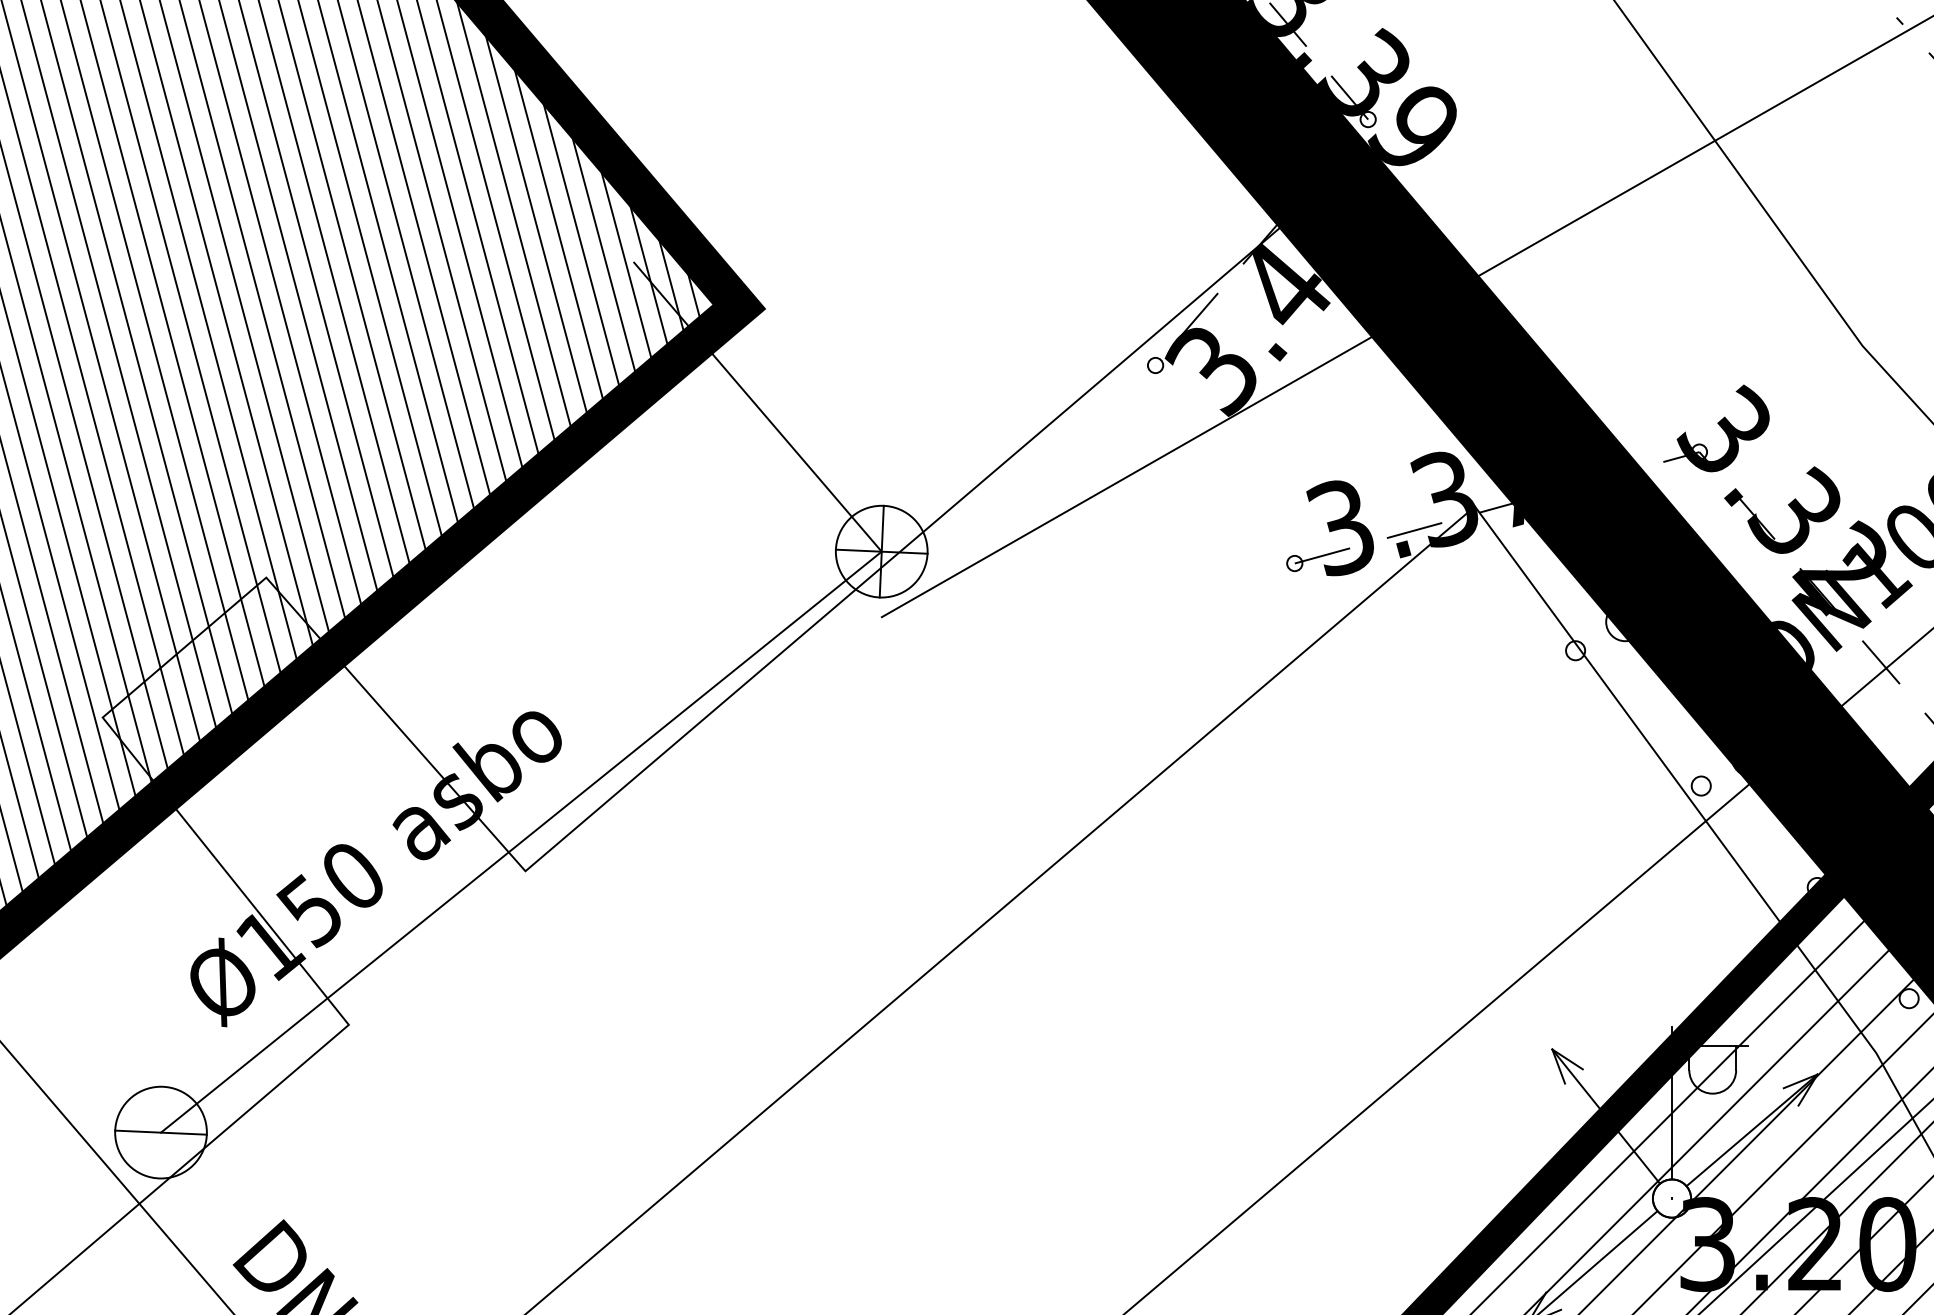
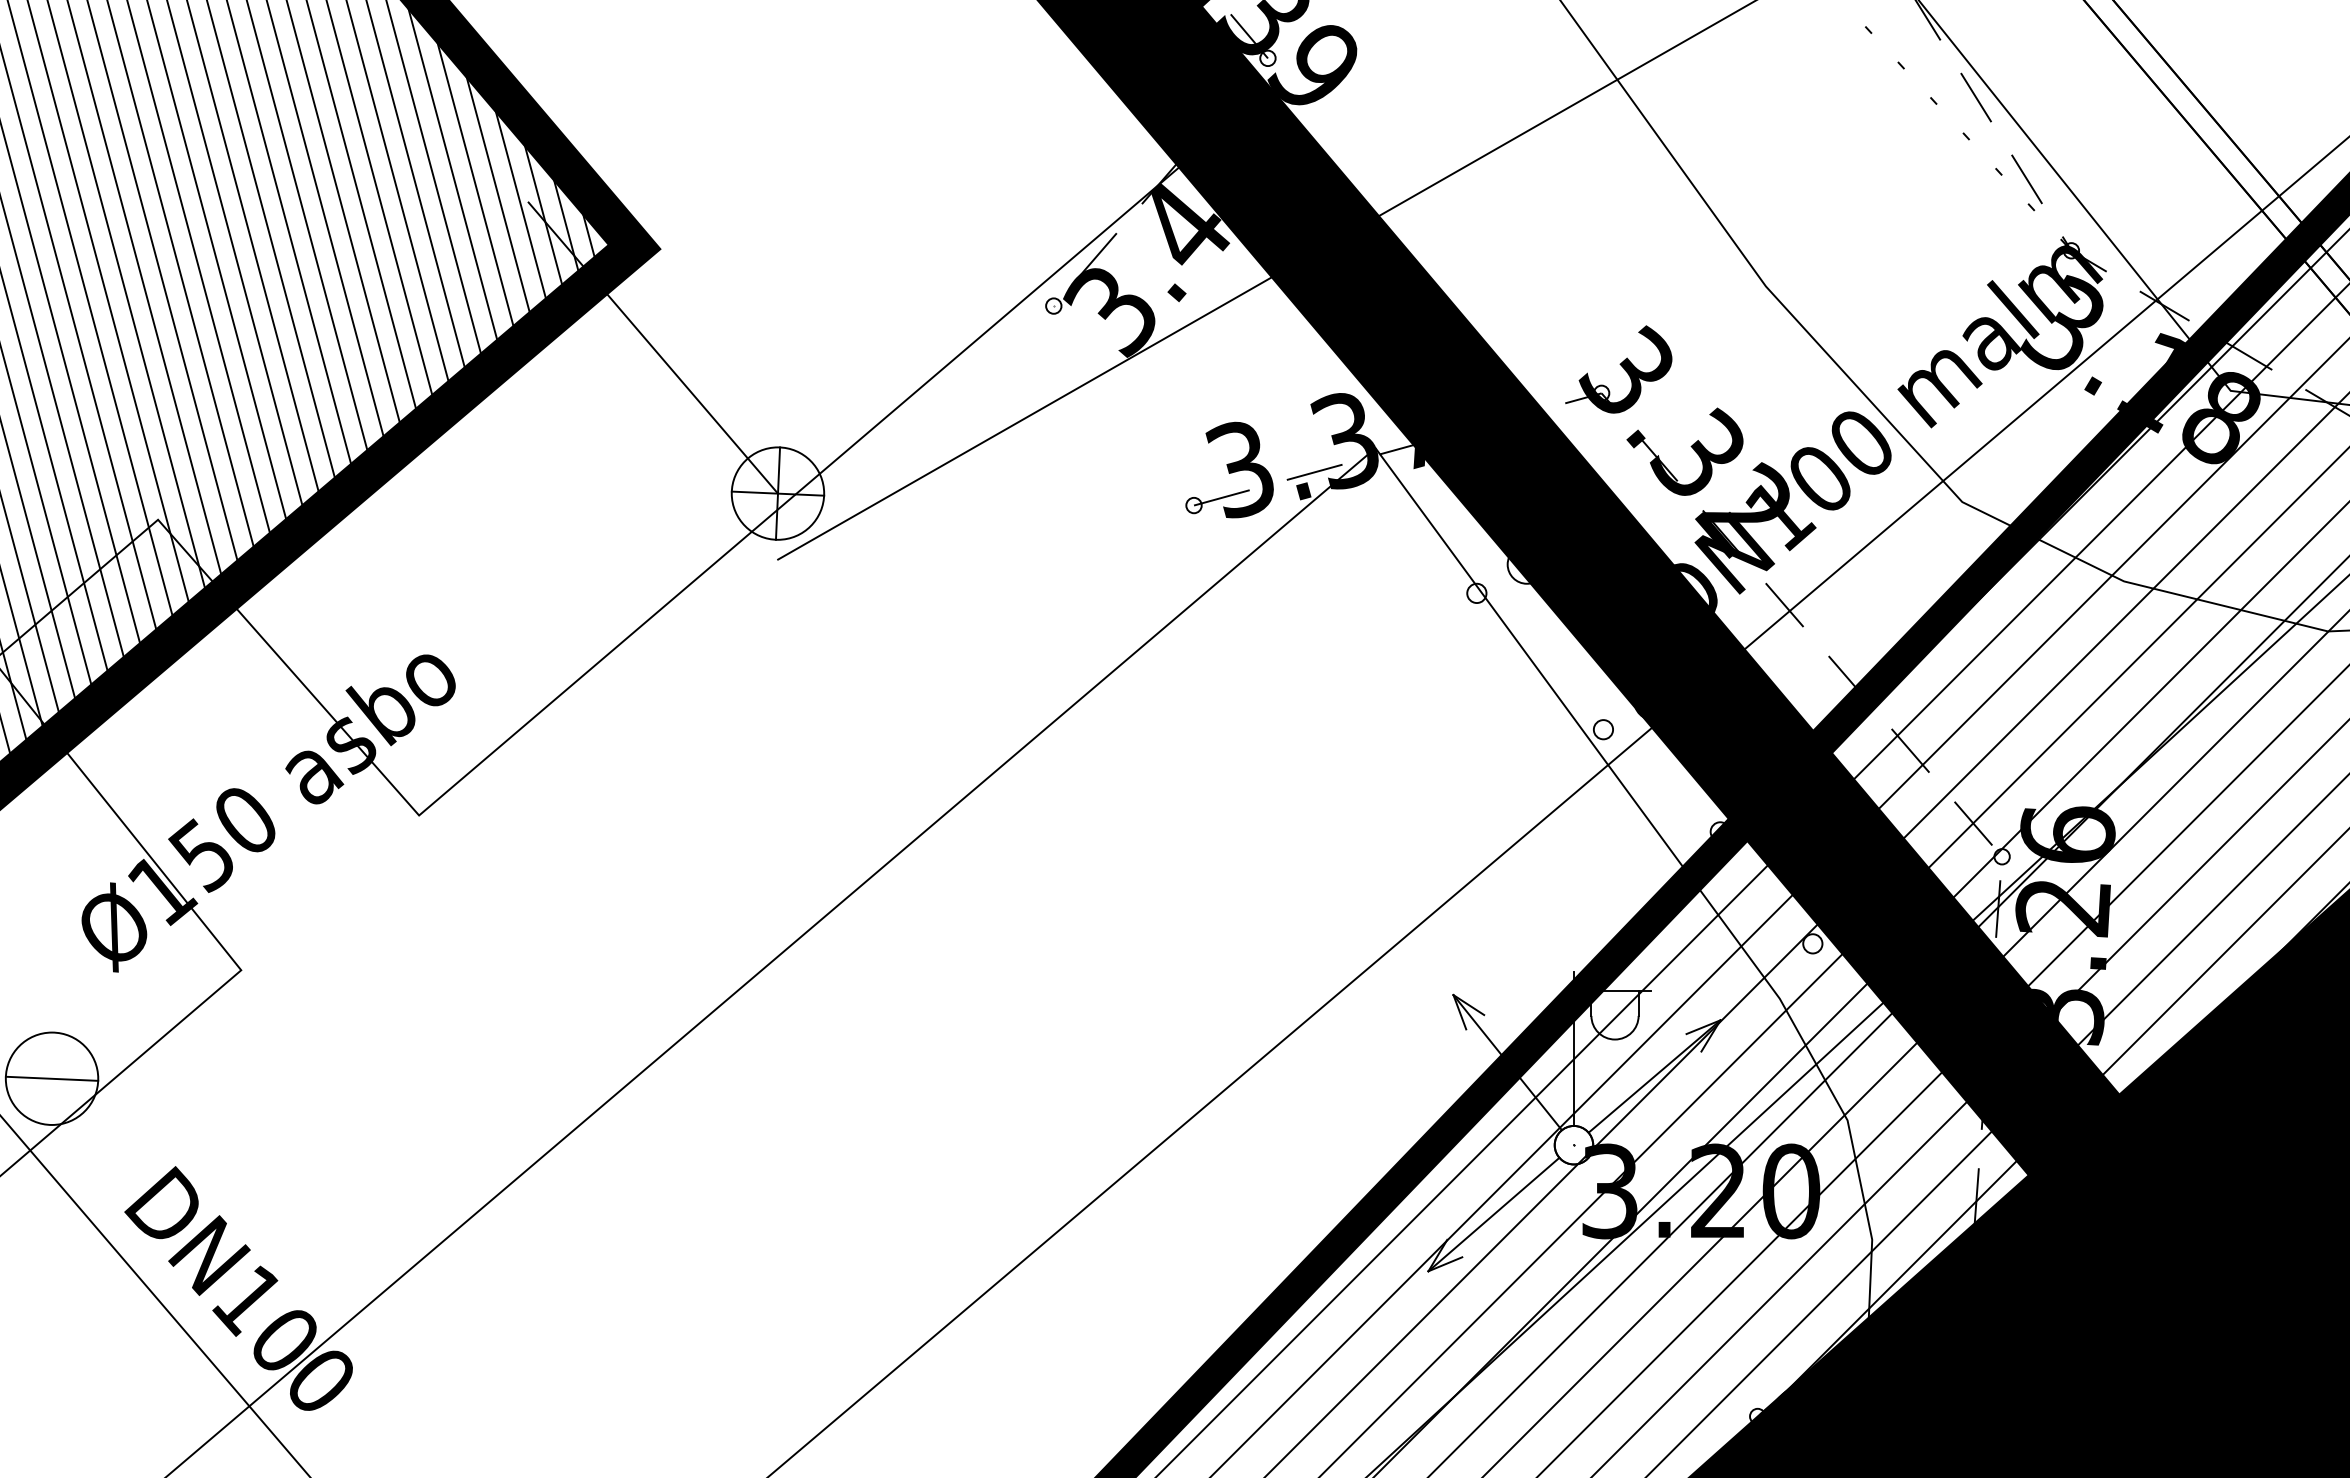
line: (520, 841) -> (414, 785), removed

